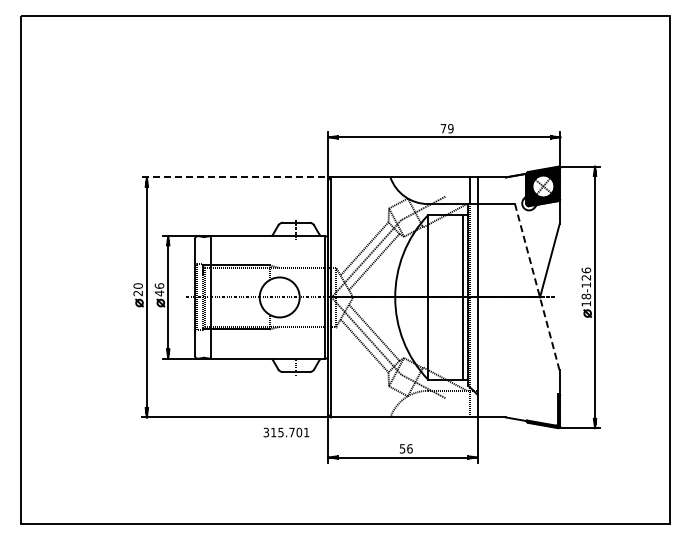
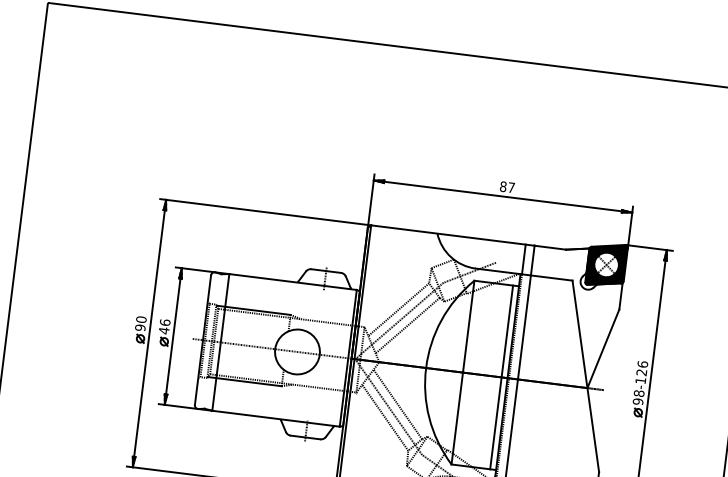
text: (446, 128) -> (506, 186), 79 -> 87
line: (236, 177) -> (265, 212), dashed -> solid
line: (537, 287) -> (585, 376), dashed -> solid
text: (137, 293) -> (139, 327), 20 -> 90
text: (586, 303) -> (638, 401), 18-126 -> 98-126

